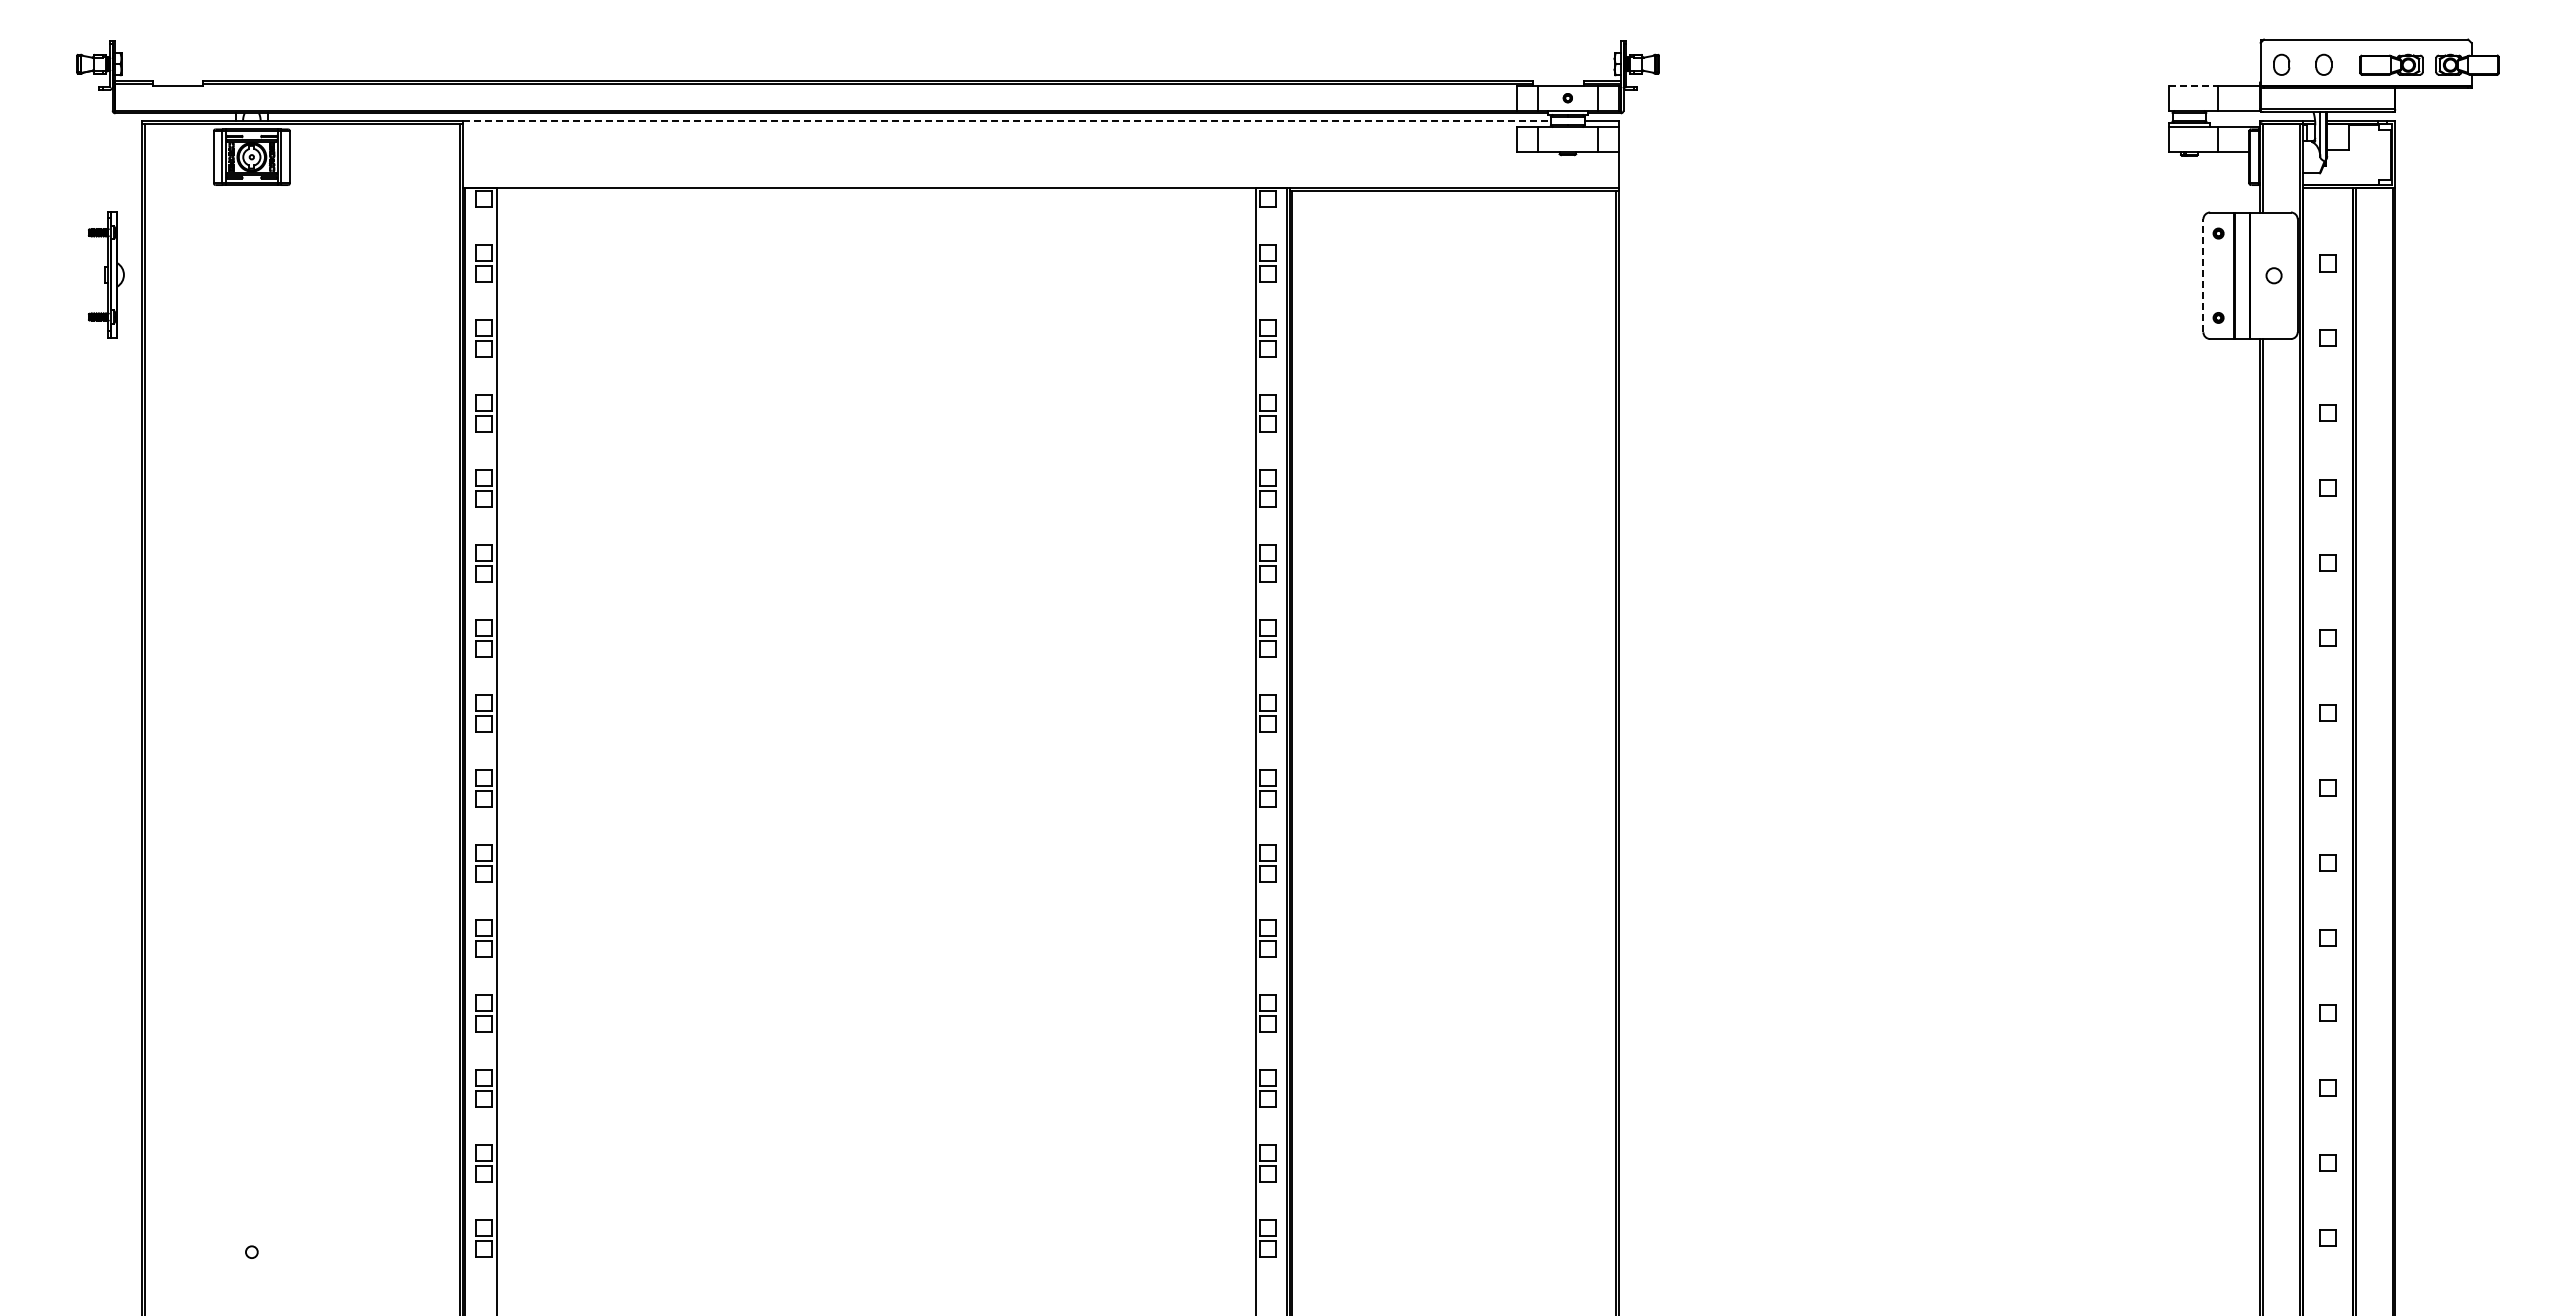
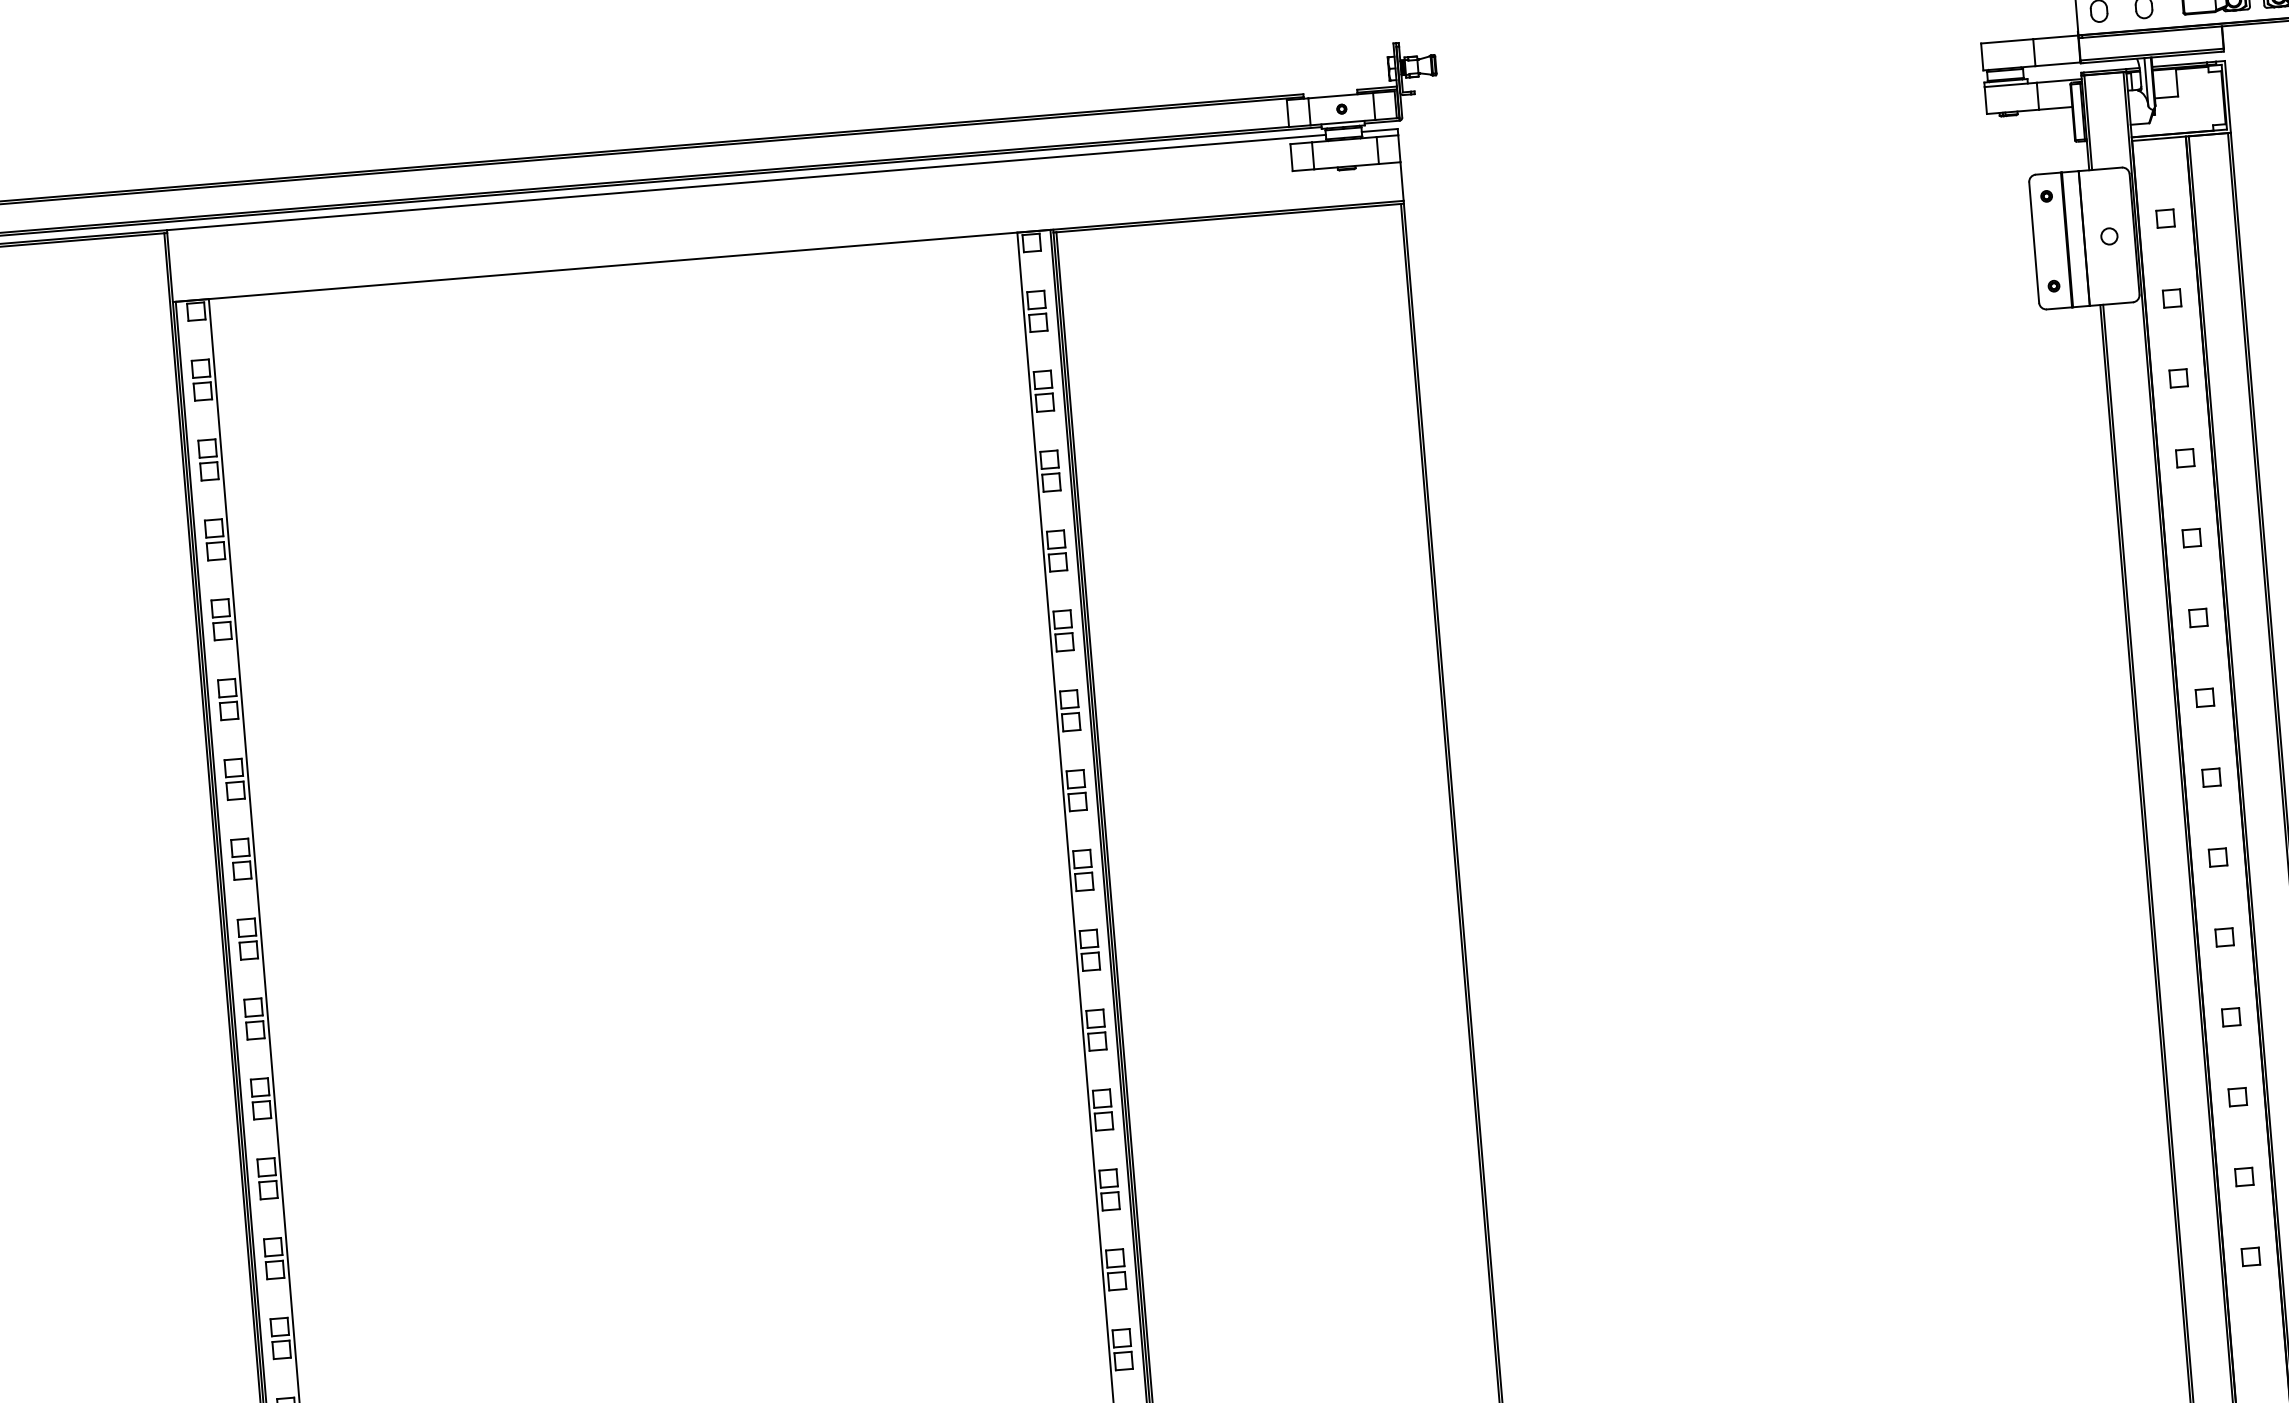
line: (2194, 85) -> (2008, 40), dashed -> solid
line: (1007, 120) -> (747, 181), dashed -> solid
line: (2203, 275) -> (2034, 242), dashed -> solid

